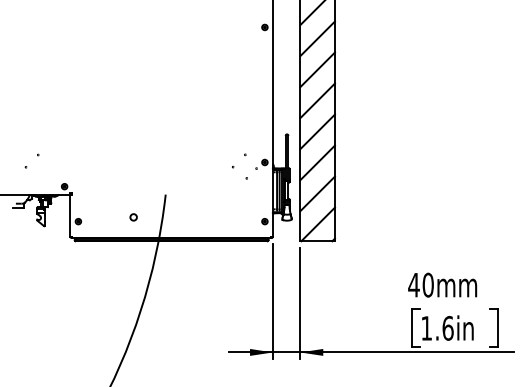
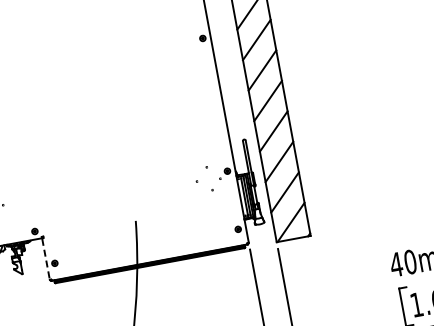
line: (70, 216) -> (46, 259), solid -> dashed
circle: (133, 217) -> (108, 249), removed

